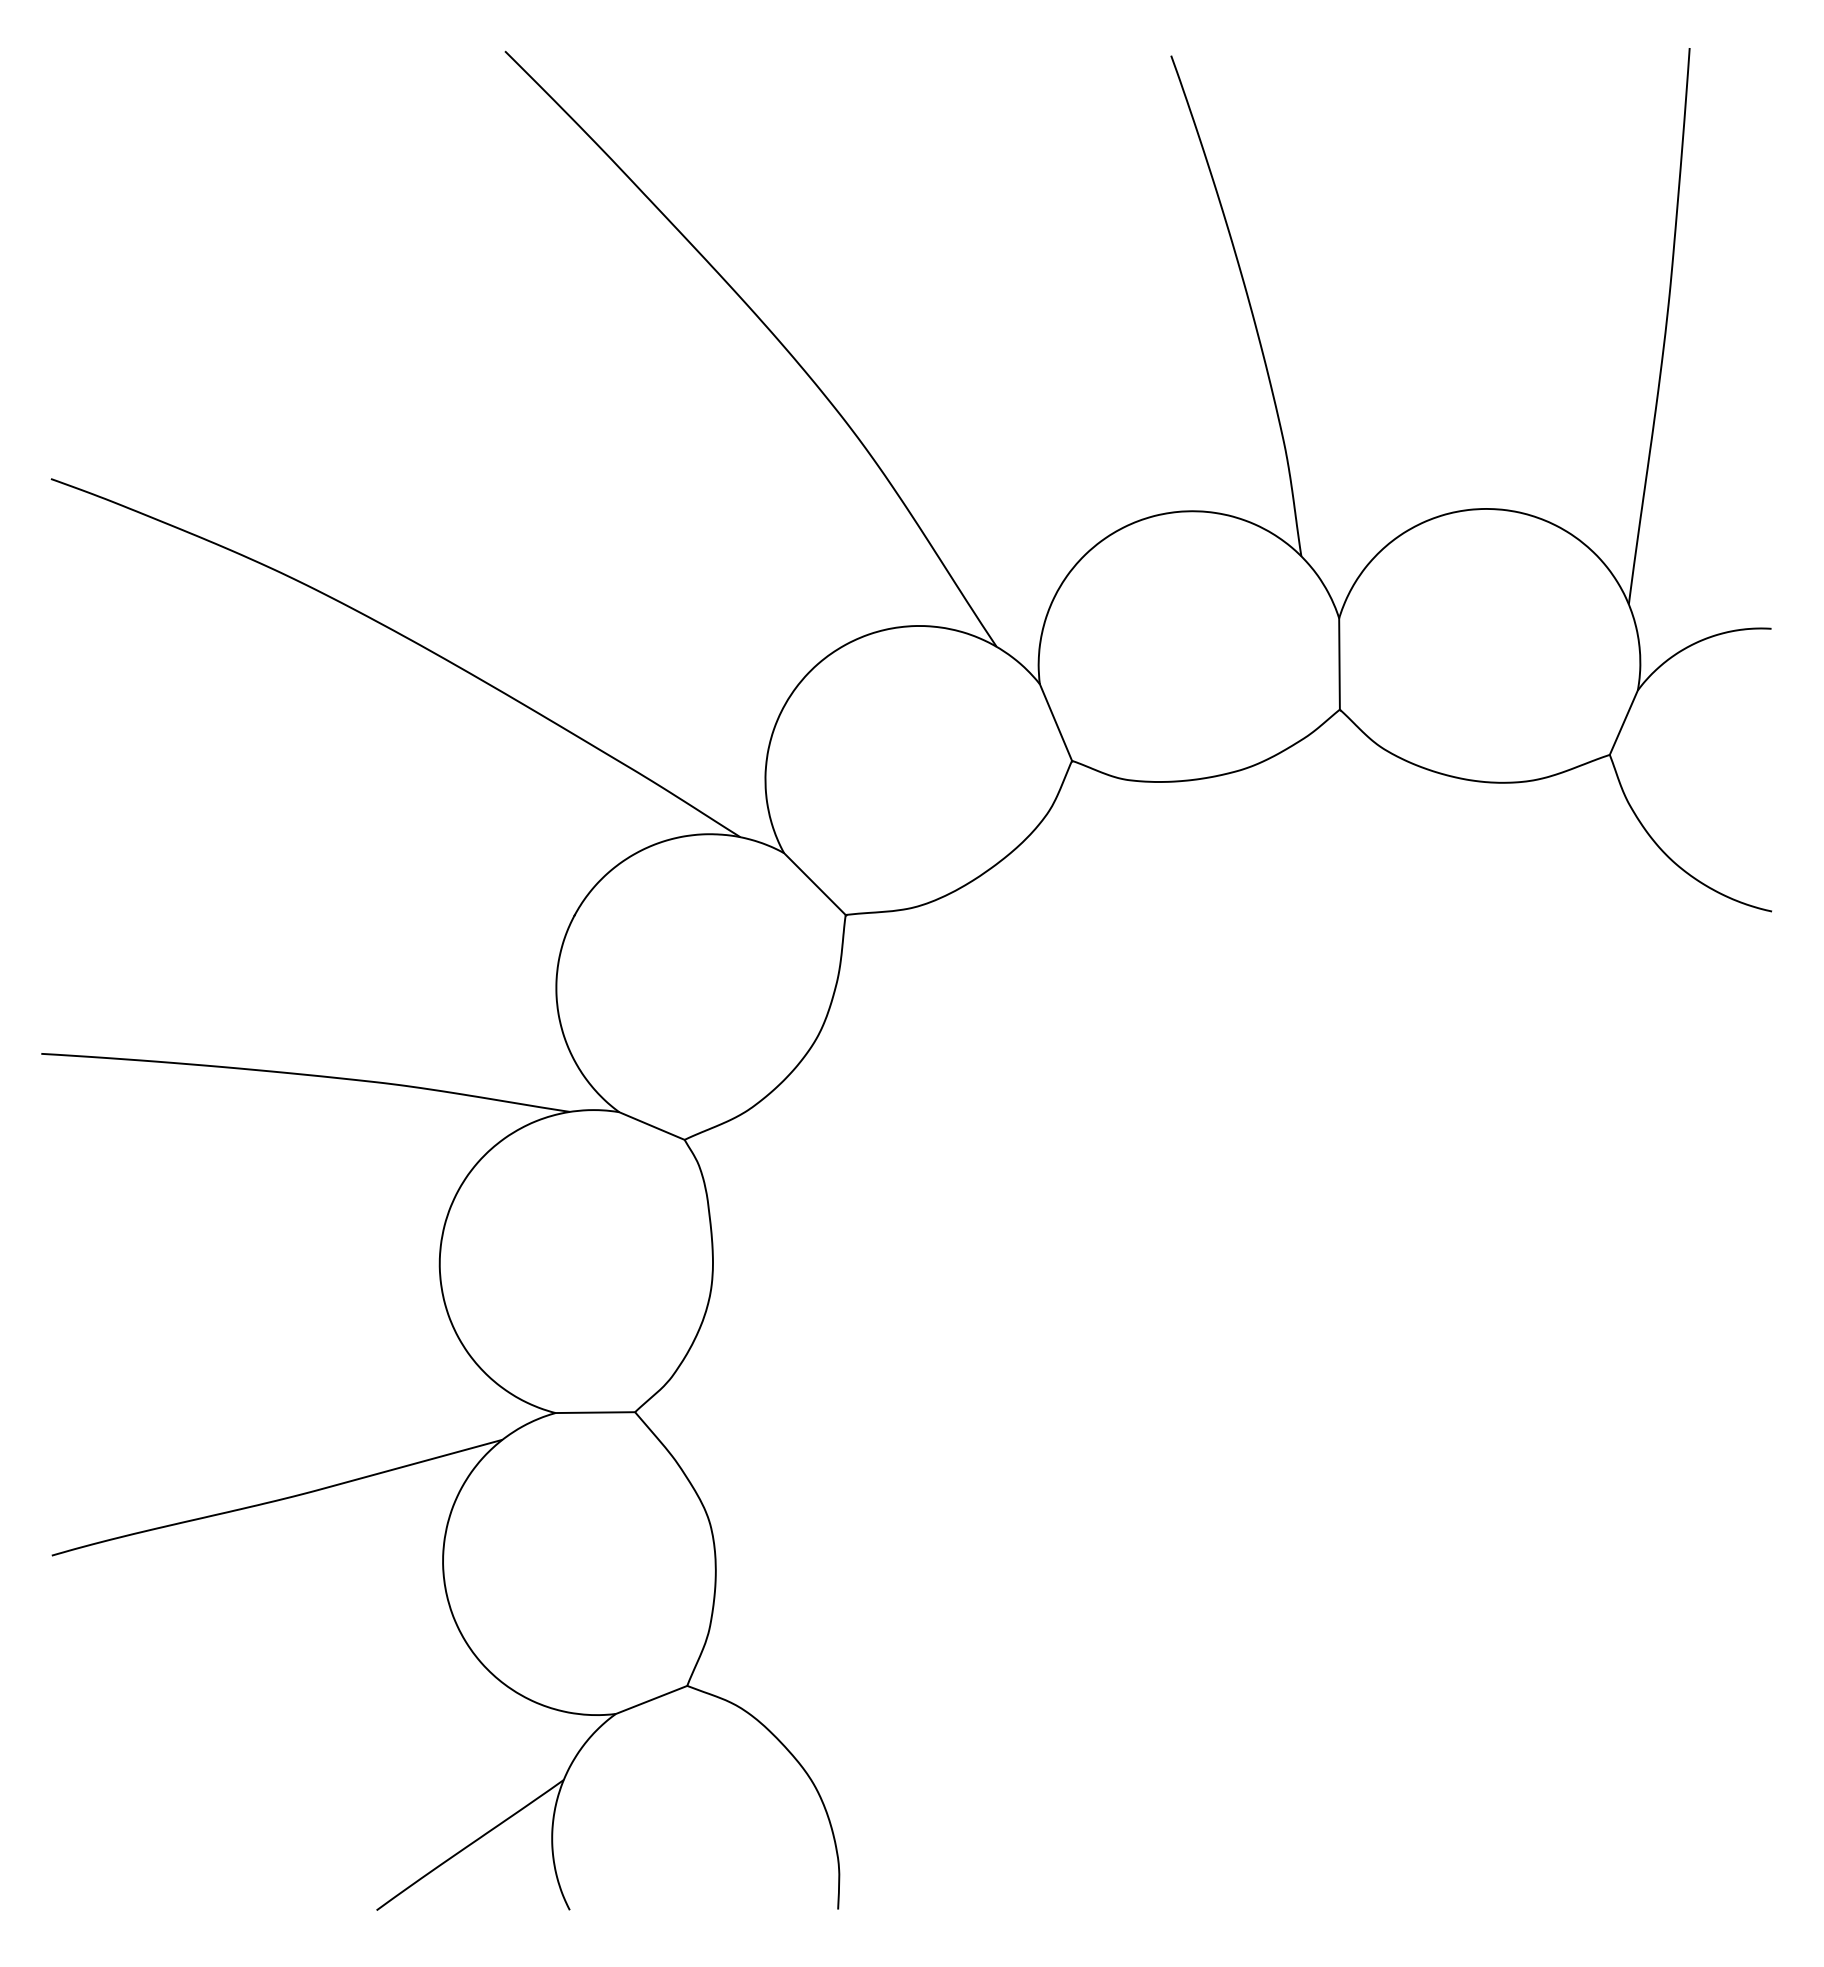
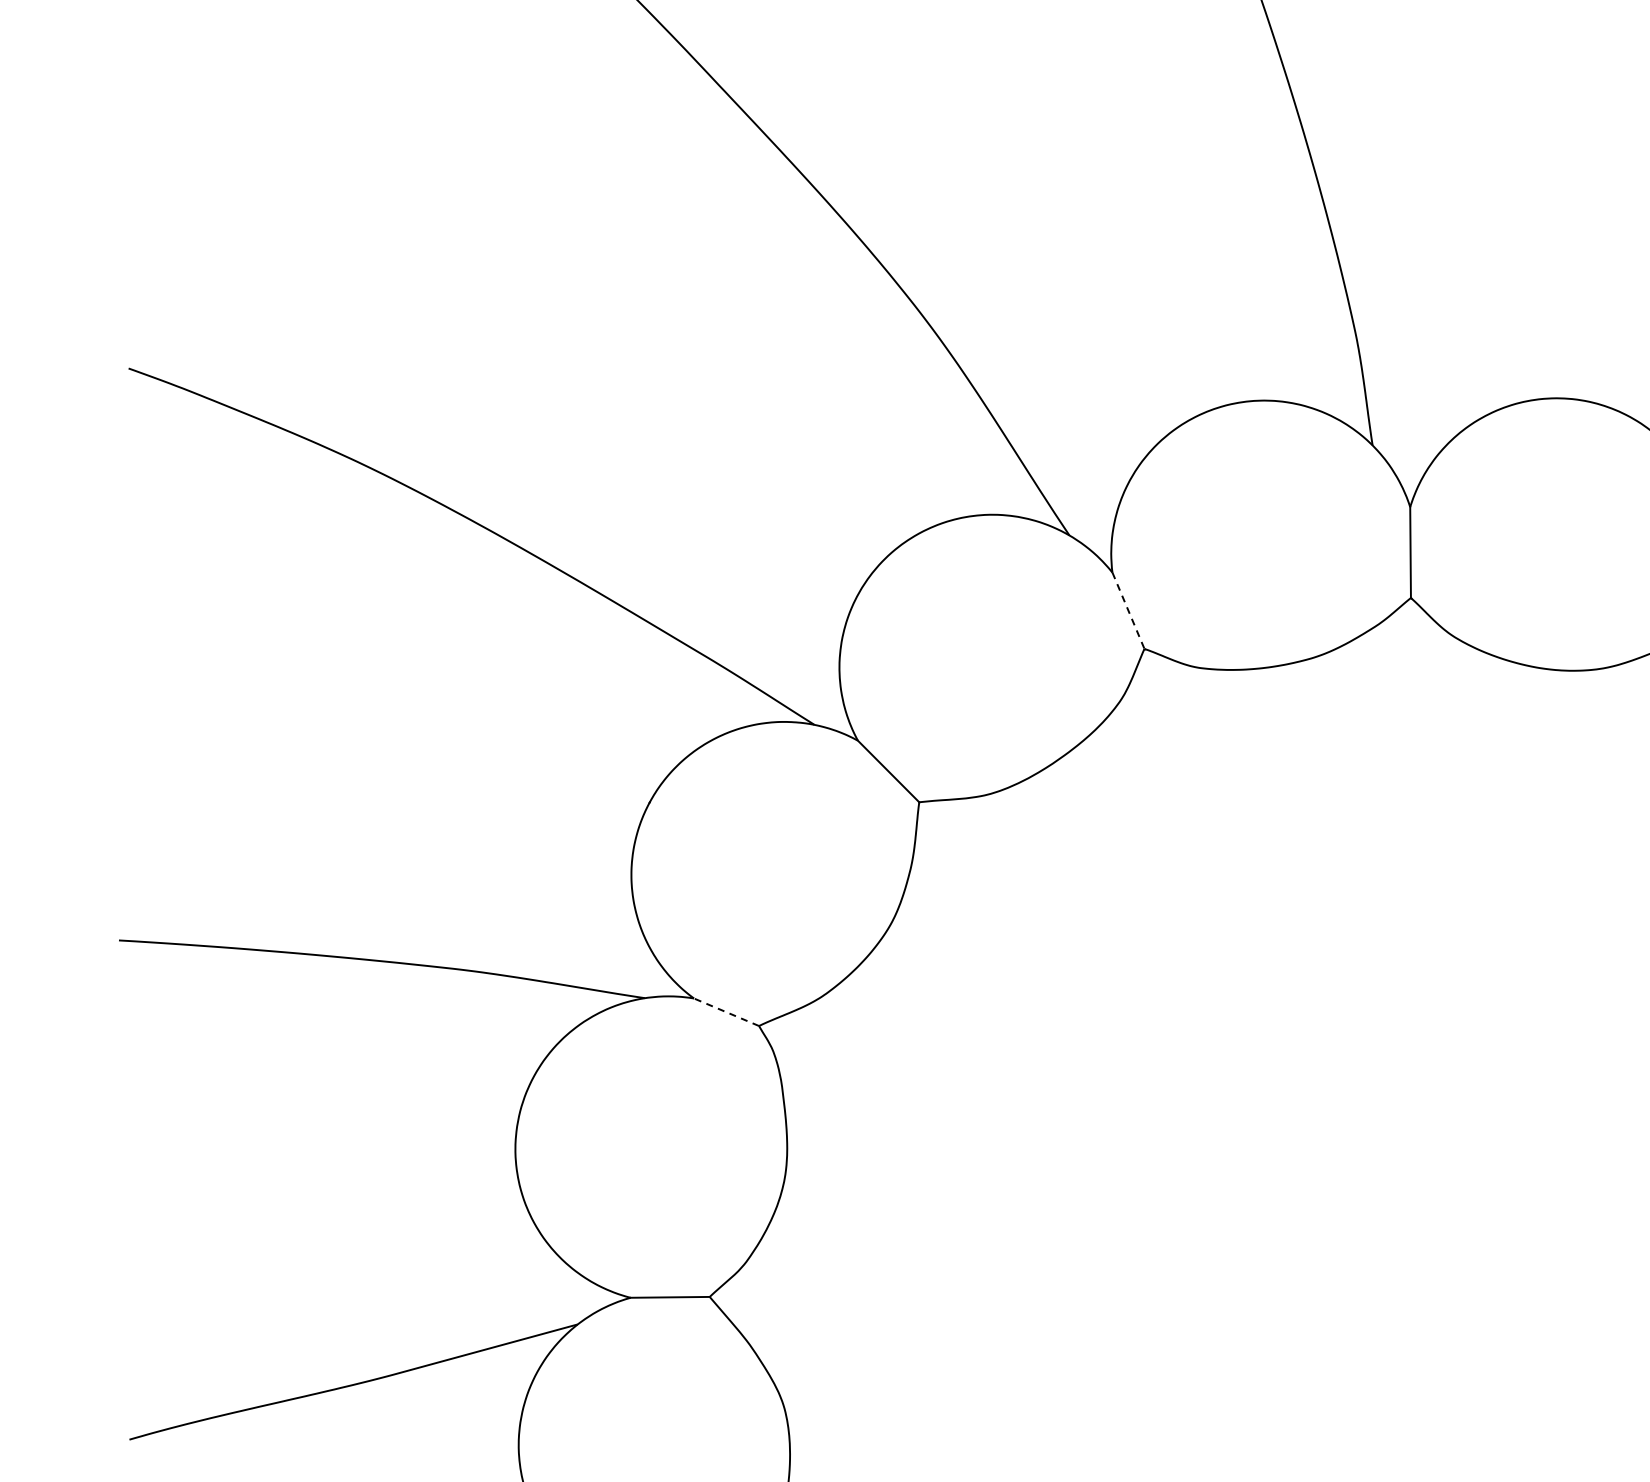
line: (1055, 722) -> (1128, 610), solid -> dashed
line: (651, 1125) -> (726, 1011), solid -> dashed

